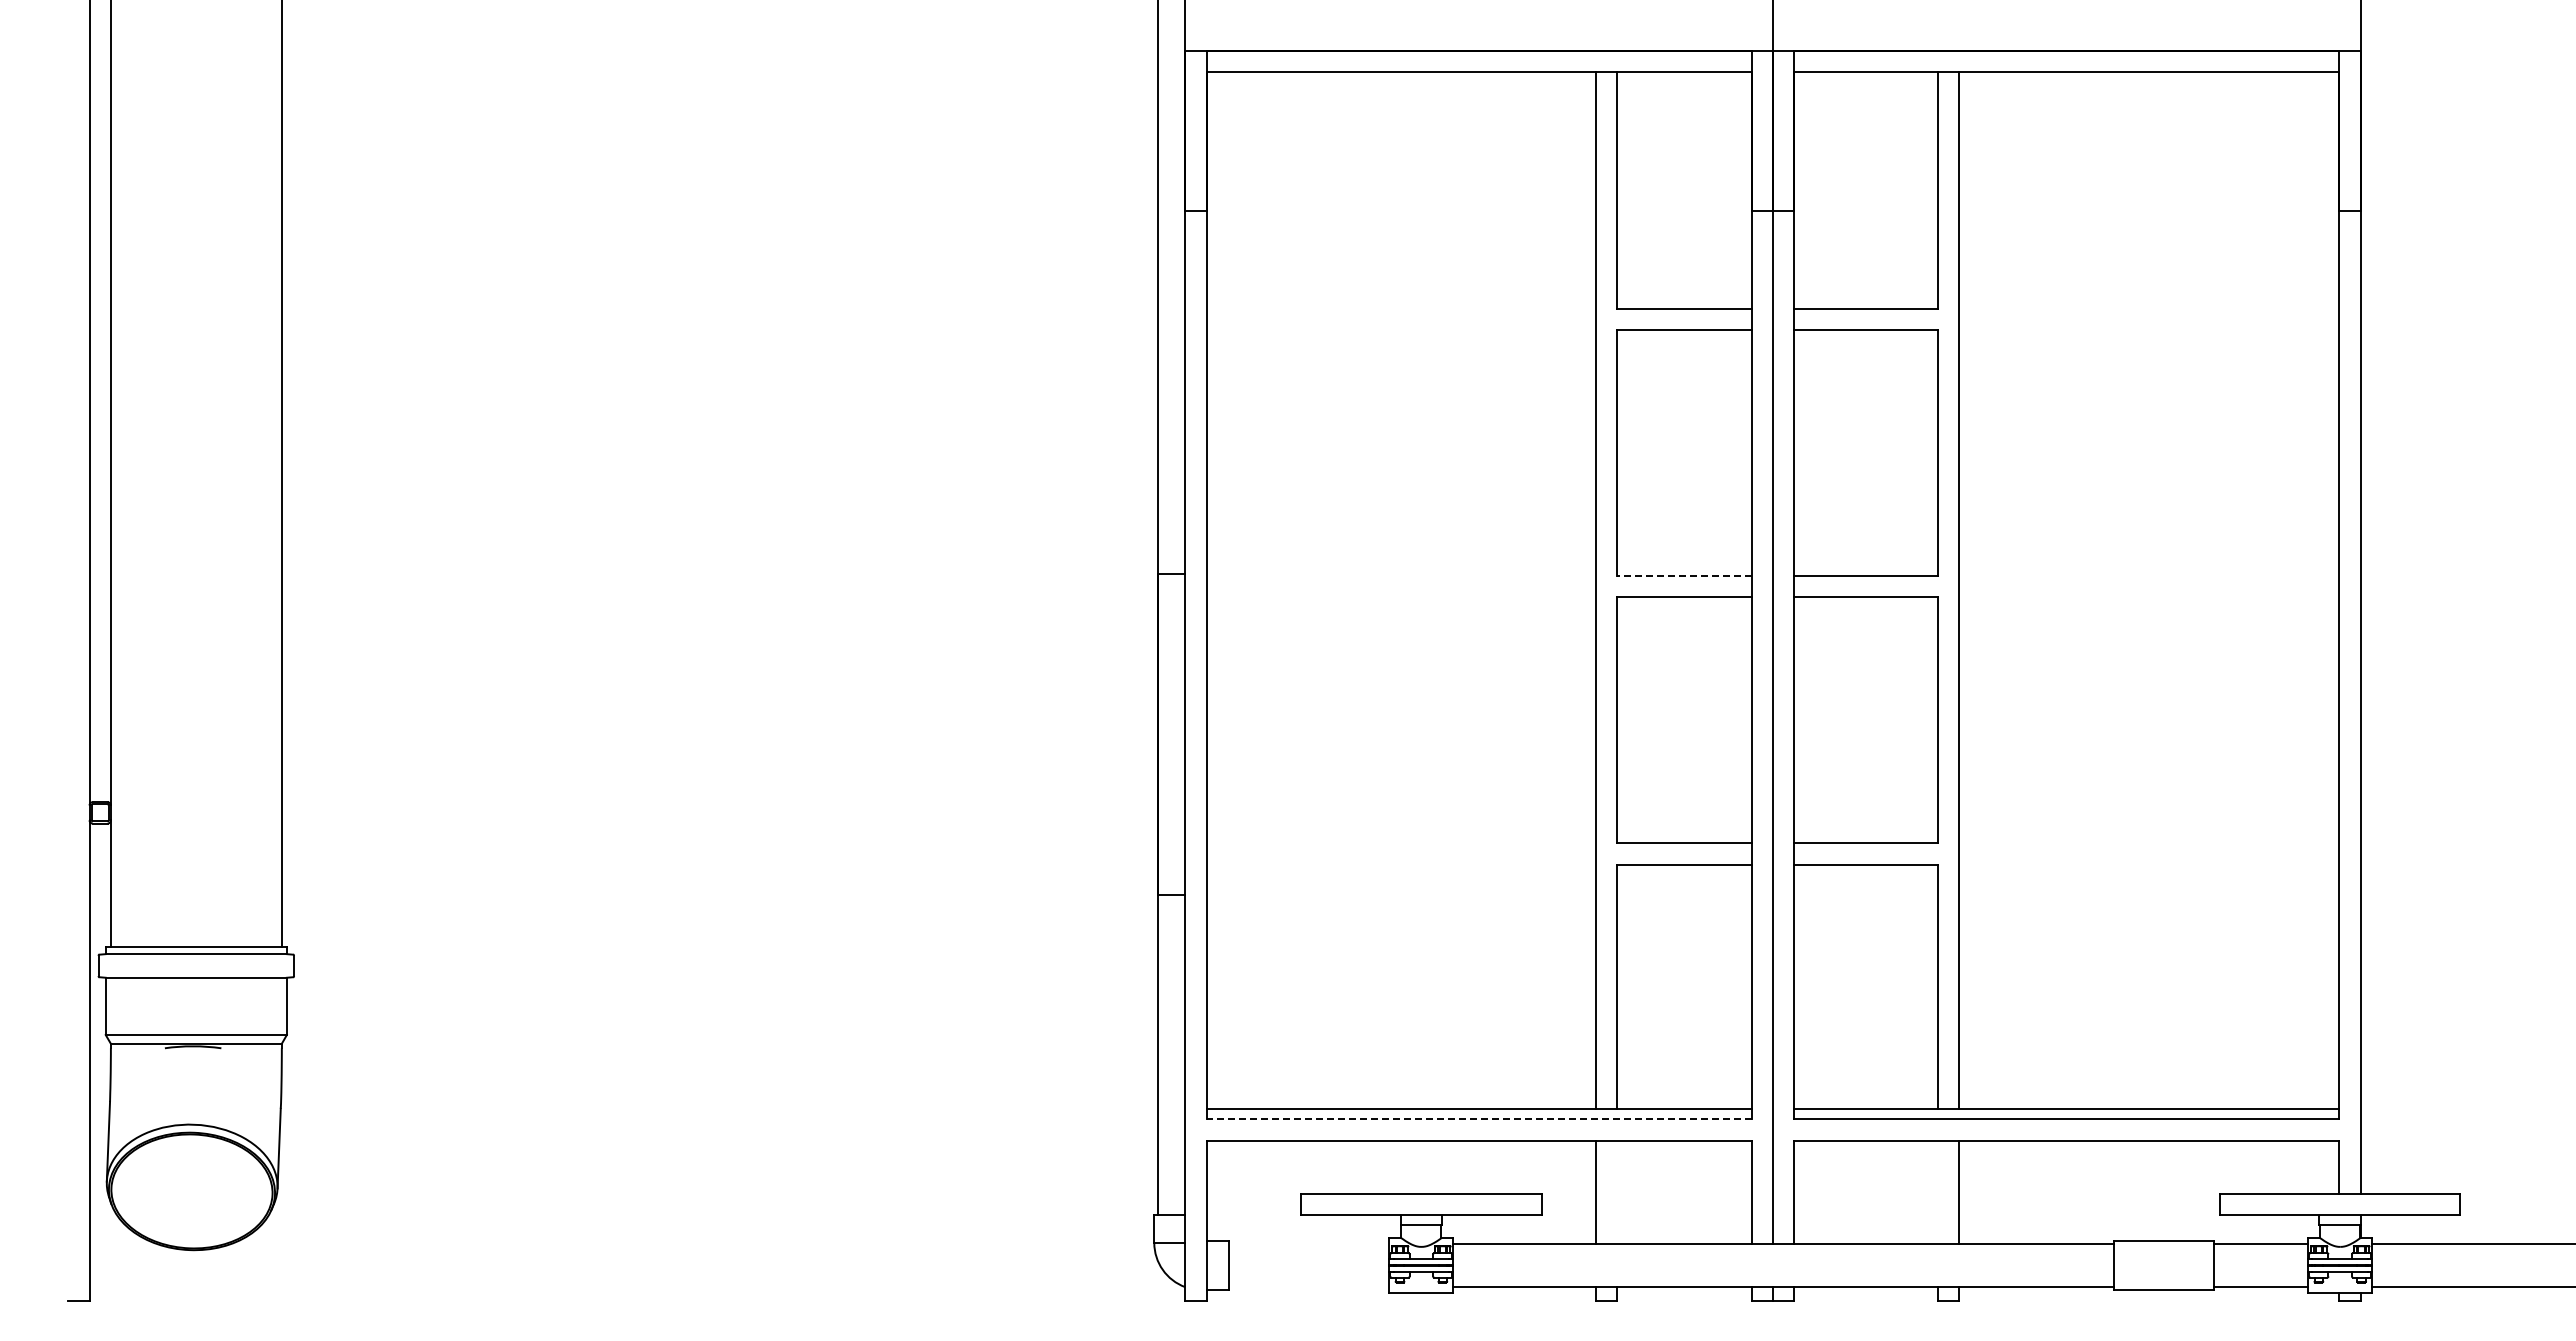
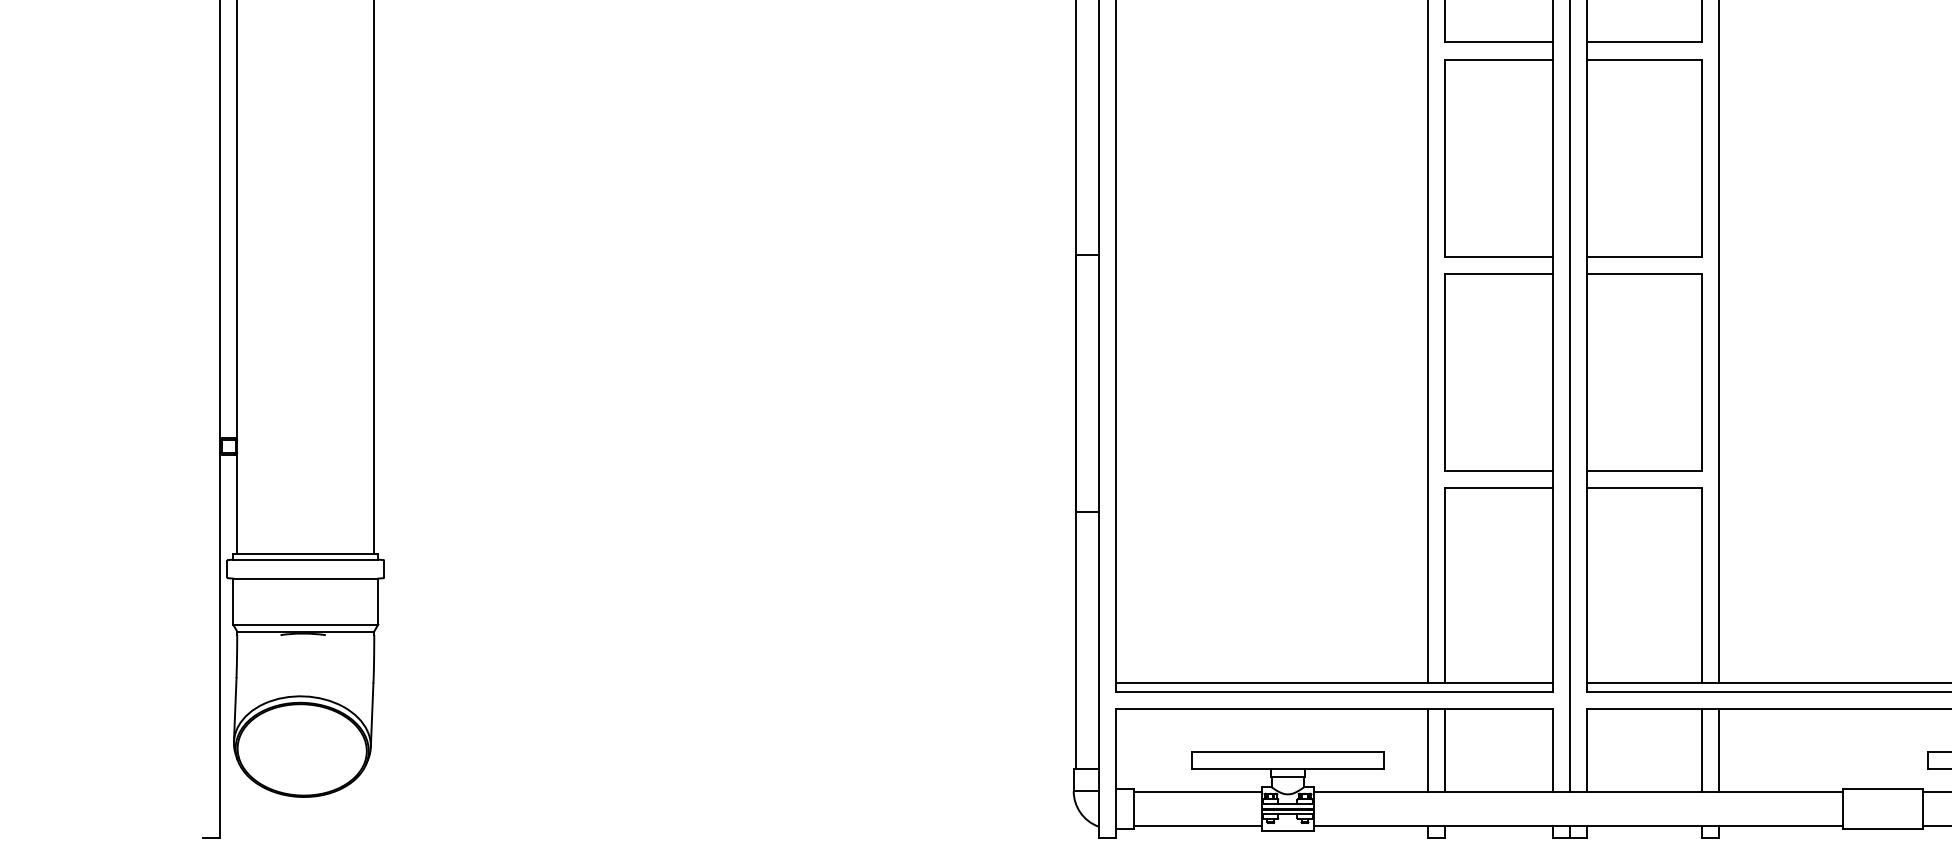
line: (1683, 576) -> (1497, 256), dashed -> solid
line: (1478, 1119) -> (1333, 692), dashed -> solid
line: (1617, 1192) -> (1445, 750), added
line: (1937, 1192) -> (1701, 750), added
line: (1309, 1244) -> (1198, 792), added
line: (1309, 1286) -> (1198, 826), added

